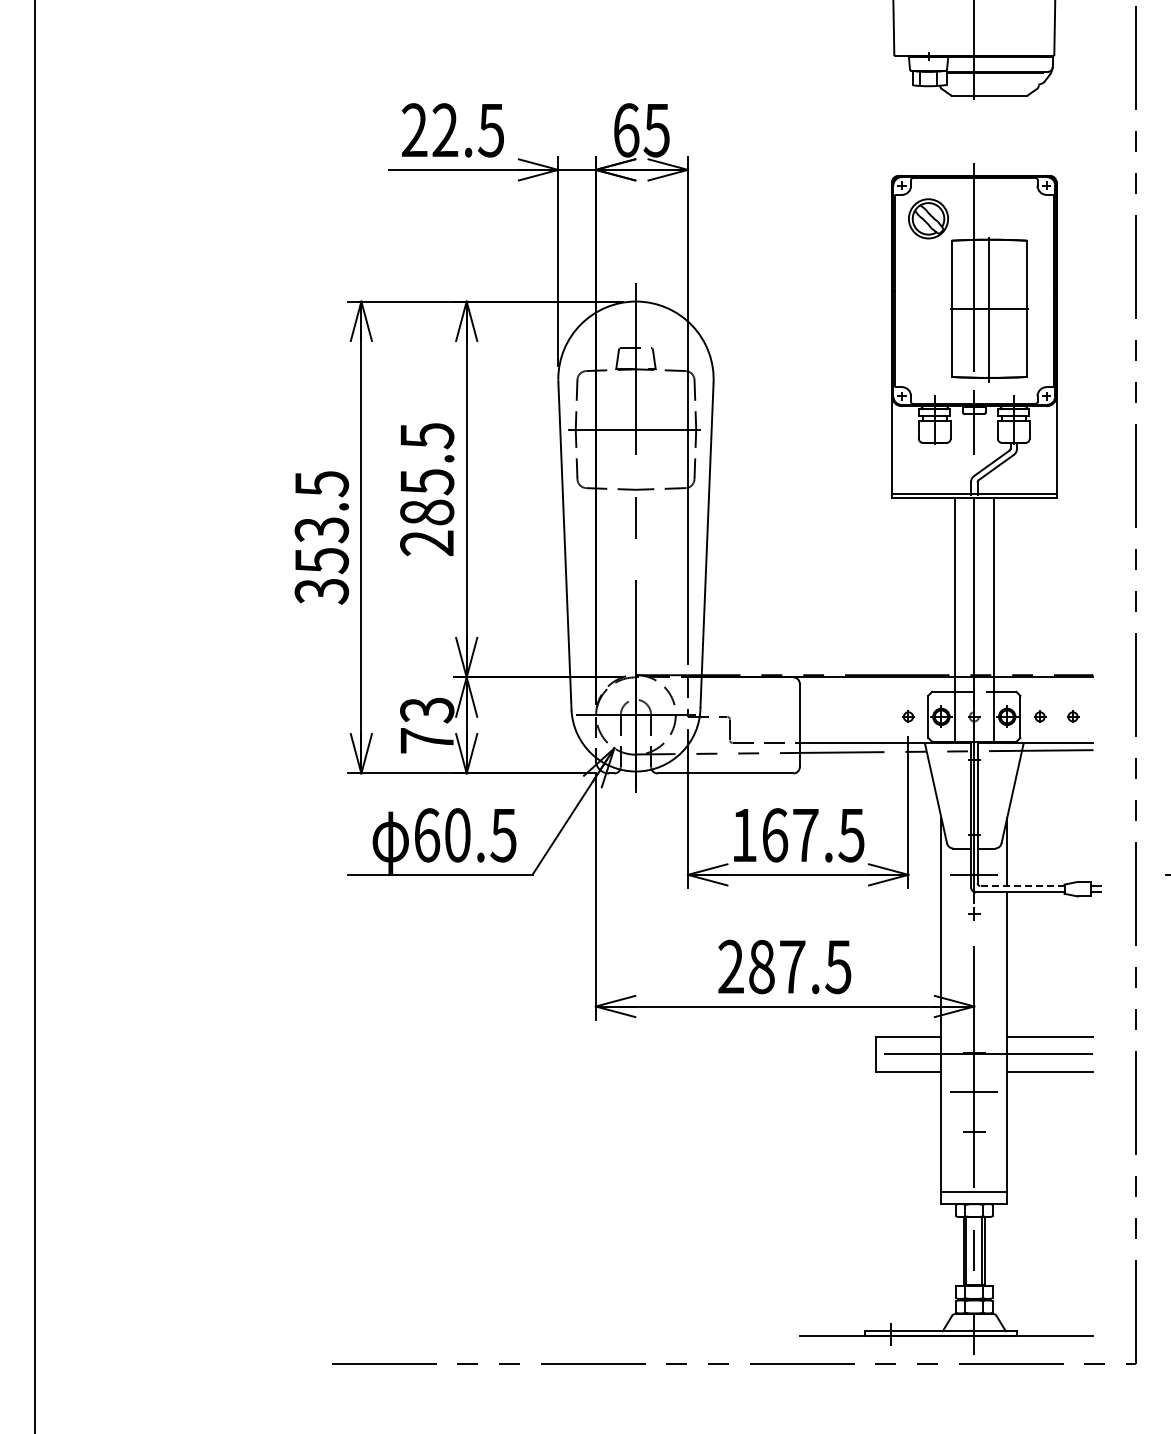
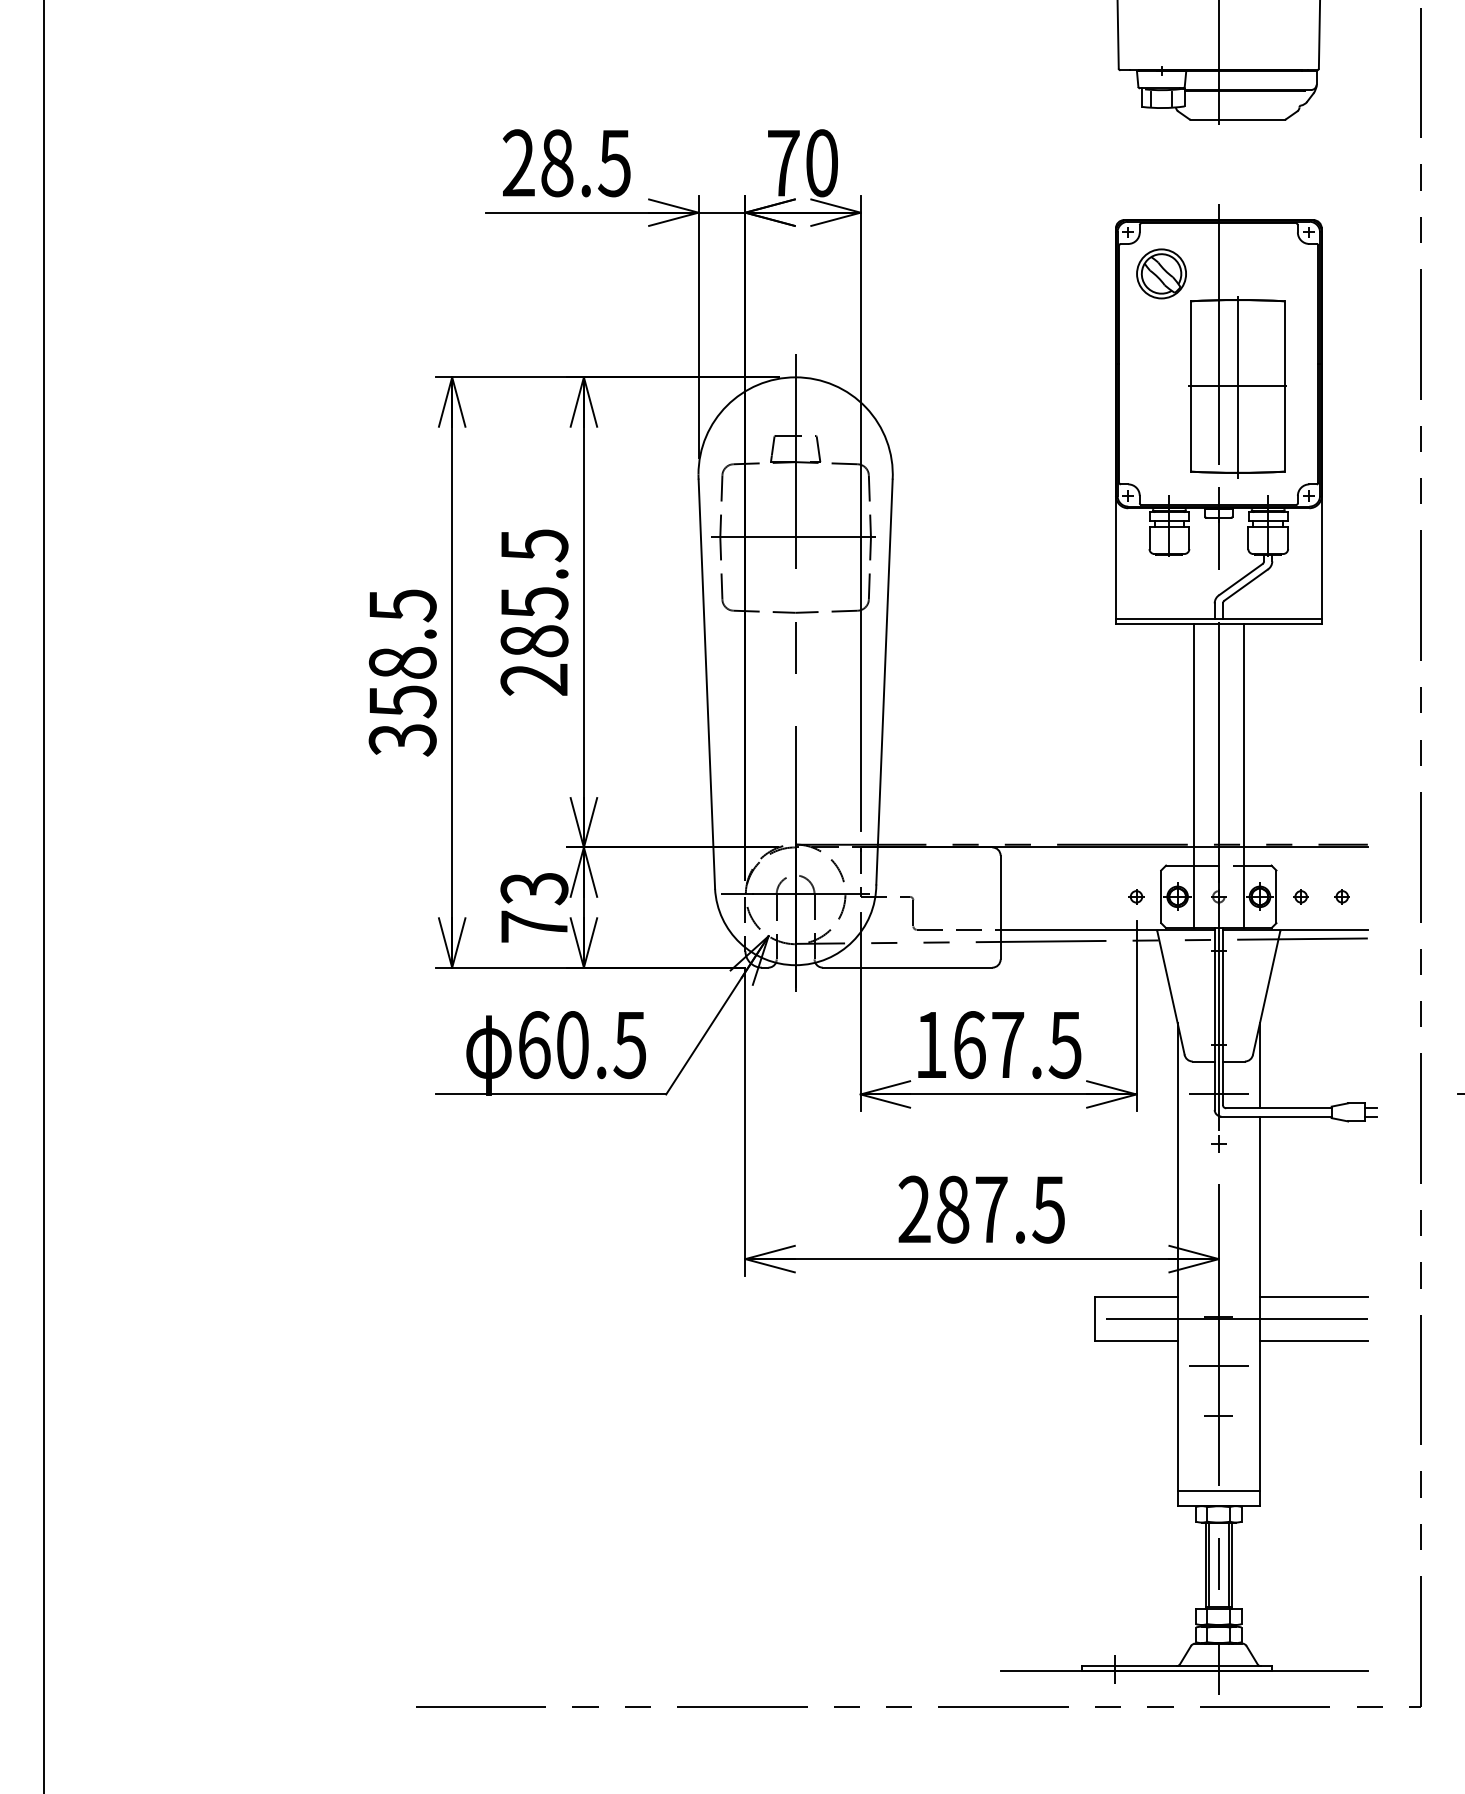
text: (445, 130) -> (557, 163), 22.5 -> 28.5
text: (641, 130) -> (802, 163), 65 -> 70
text: (321, 530) -> (402, 663), 353.5 -> 358.5
line: (1021, 885) -> (1277, 1107), dashed -> solid

